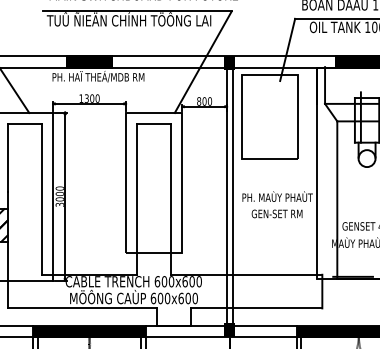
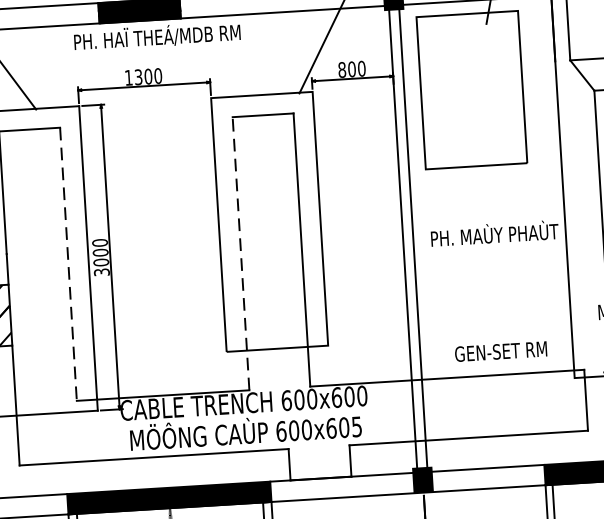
line: (137, 198) -> (241, 252), solid -> dashed
line: (41, 199) -> (67, 264), solid -> dashed
text: (276, 213) -> (499, 350), moved
text: (194, 298) -> (355, 426), 600x600 -> 600x605

